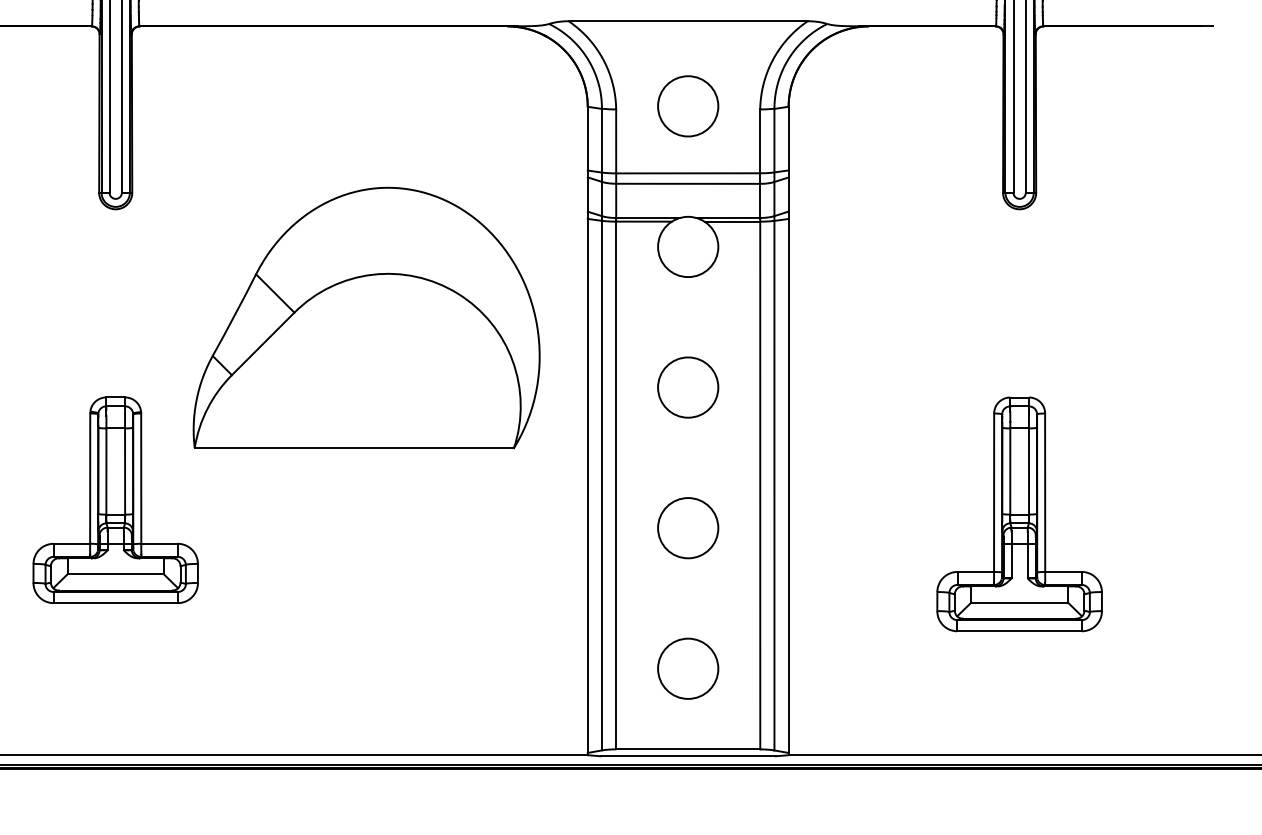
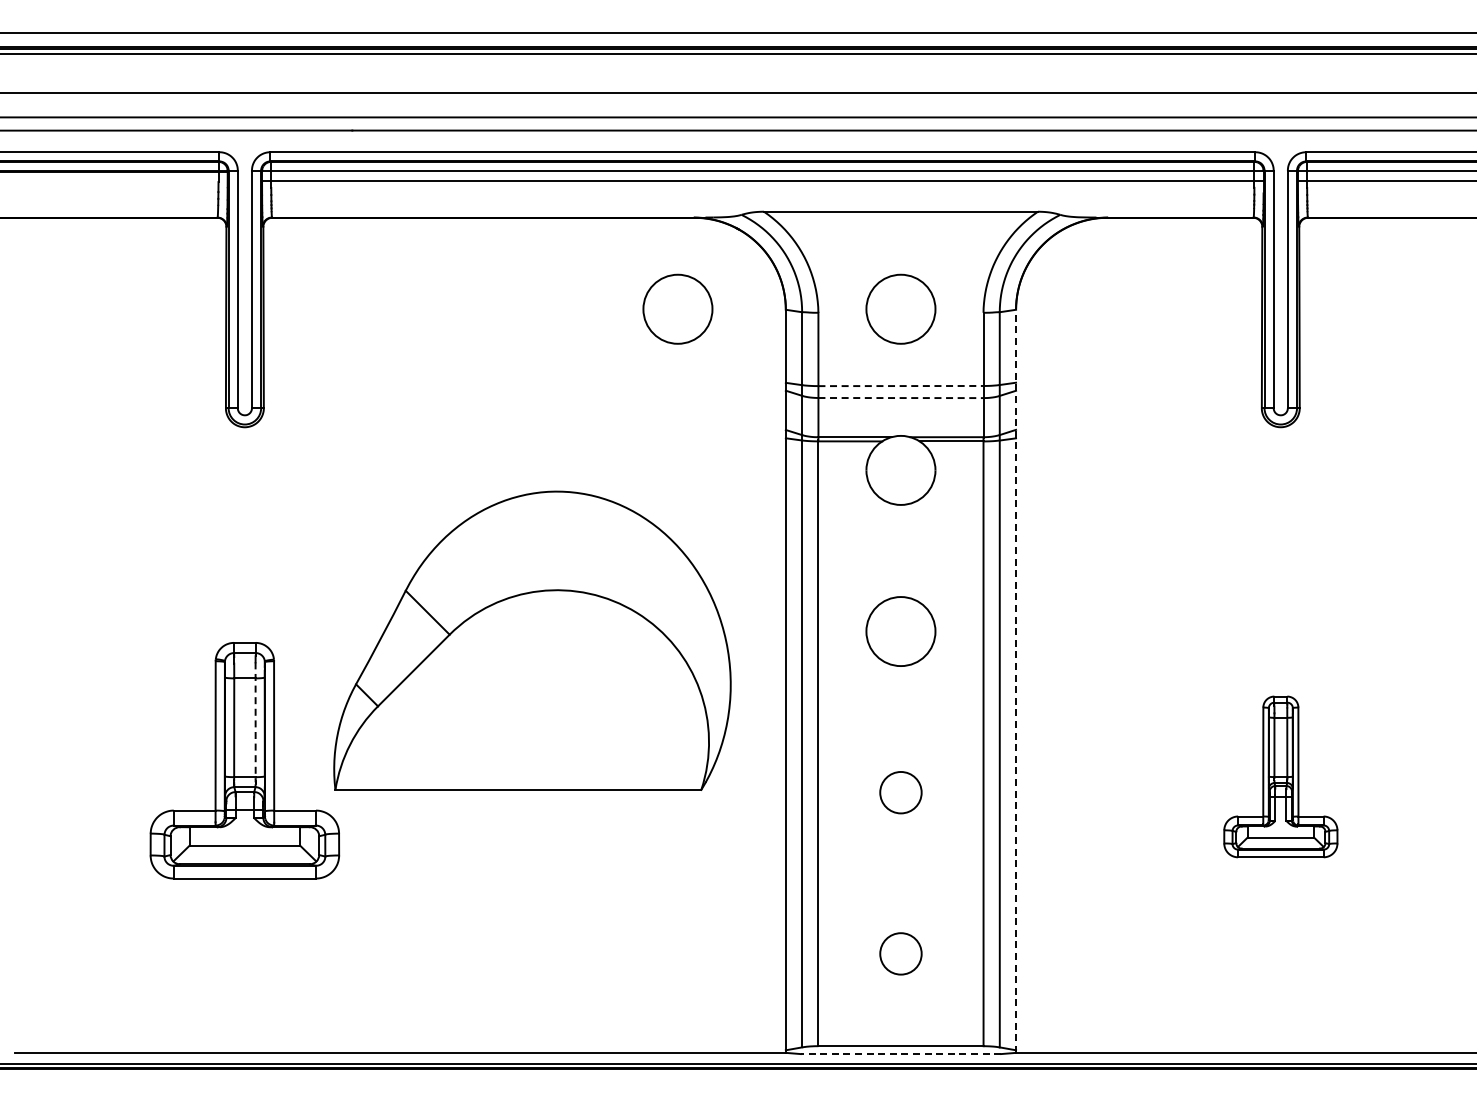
circle: (493, 105) -> (677, 308), added
line: (687, 173) -> (900, 386), solid -> dashed
line: (687, 184) -> (900, 398), solid -> dashed
part: (366, 317) -> (532, 640), moved
line: (789, 431) -> (1016, 681), solid -> dashed
line: (124, 466) -> (255, 721), solid -> dashed
part: (1019, 514) -> (1280, 776), size x0.6
circle: (687, 528) -> (900, 792), size x0.6
circle: (687, 668) -> (900, 953), size x0.6
line: (687, 756) -> (900, 1054), solid -> dashed

